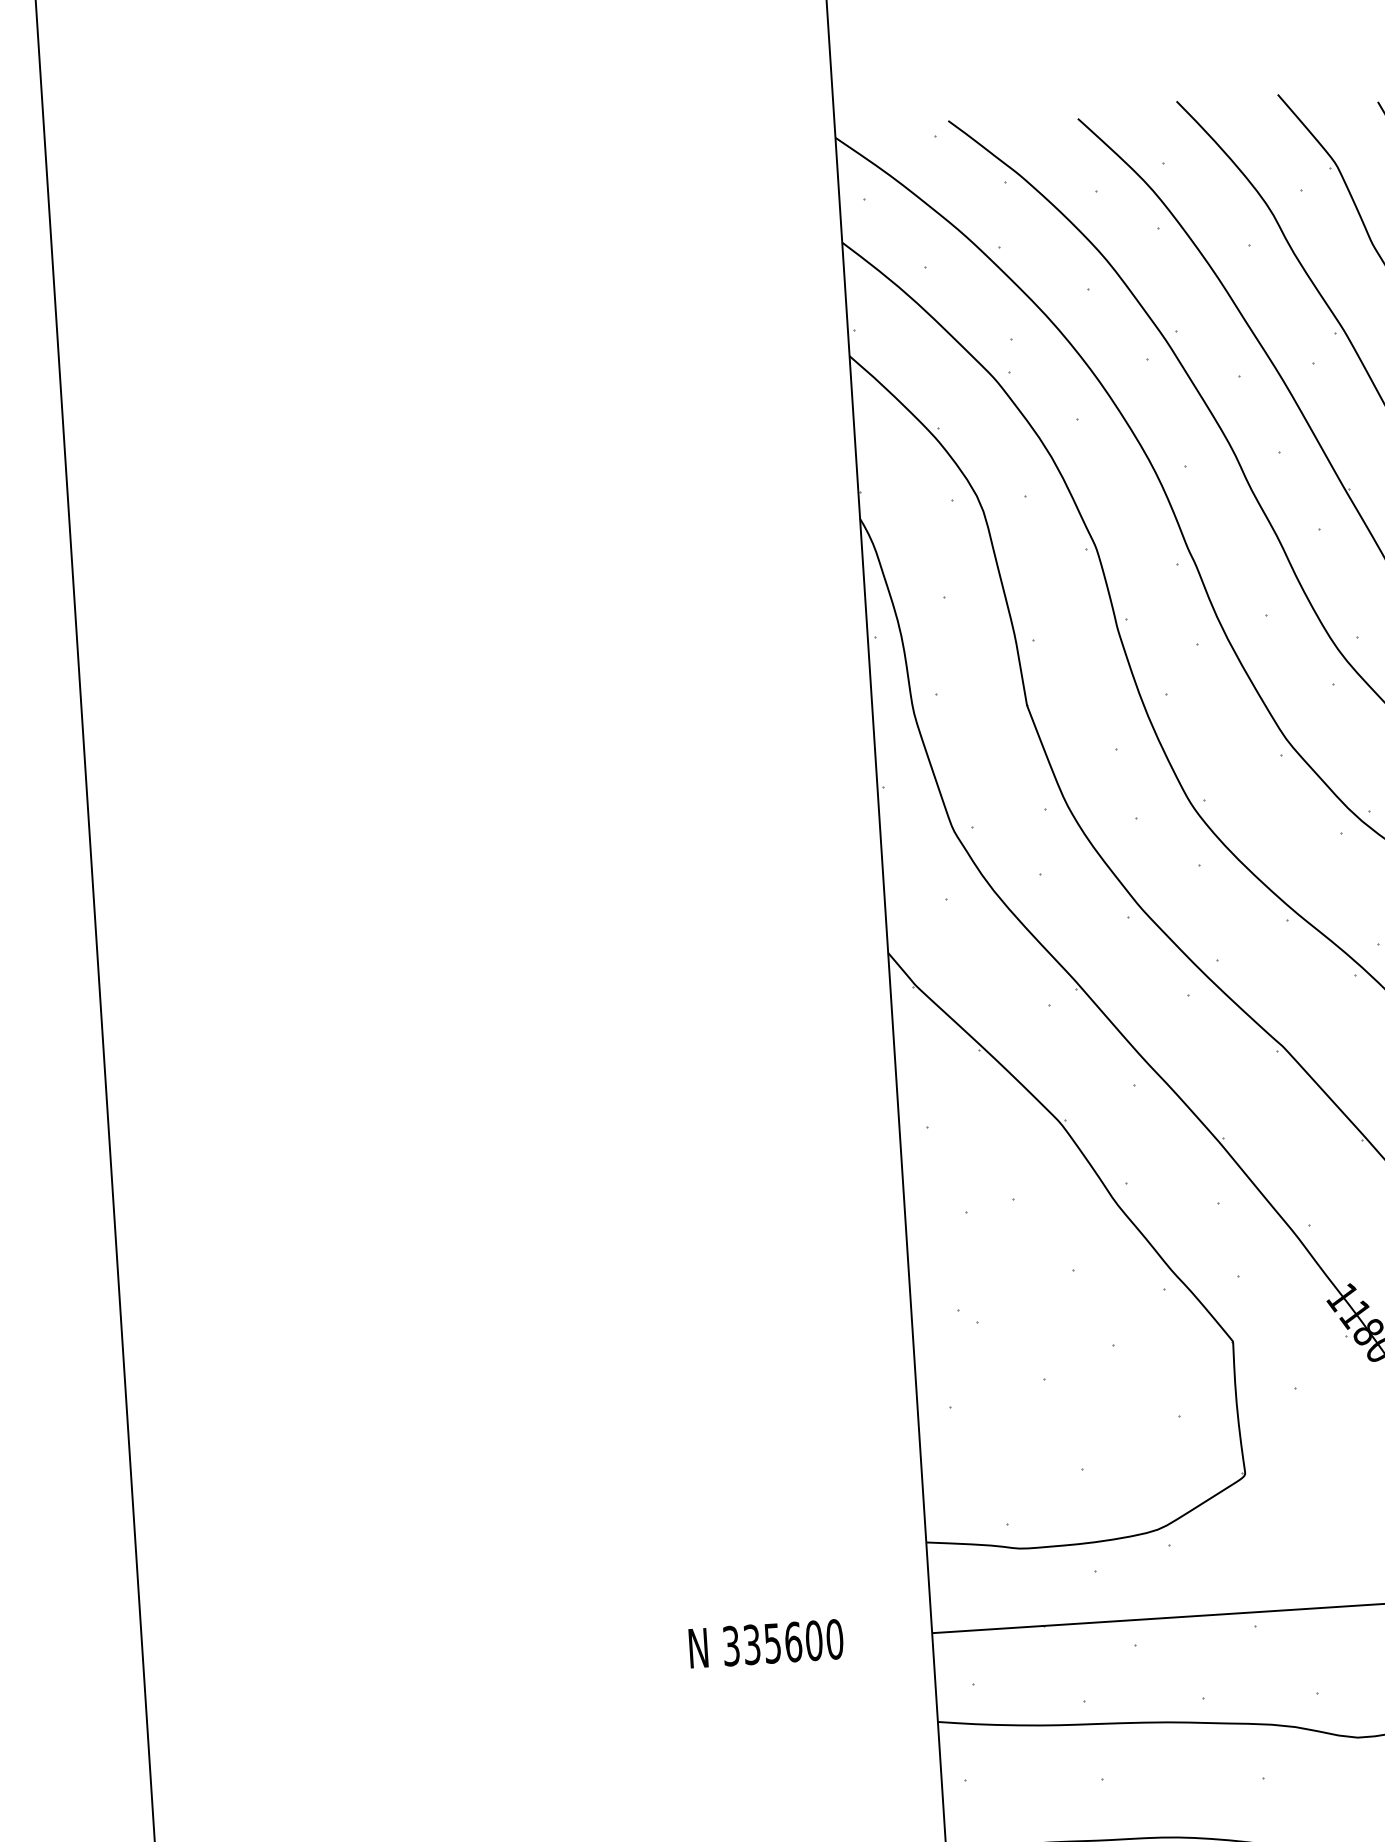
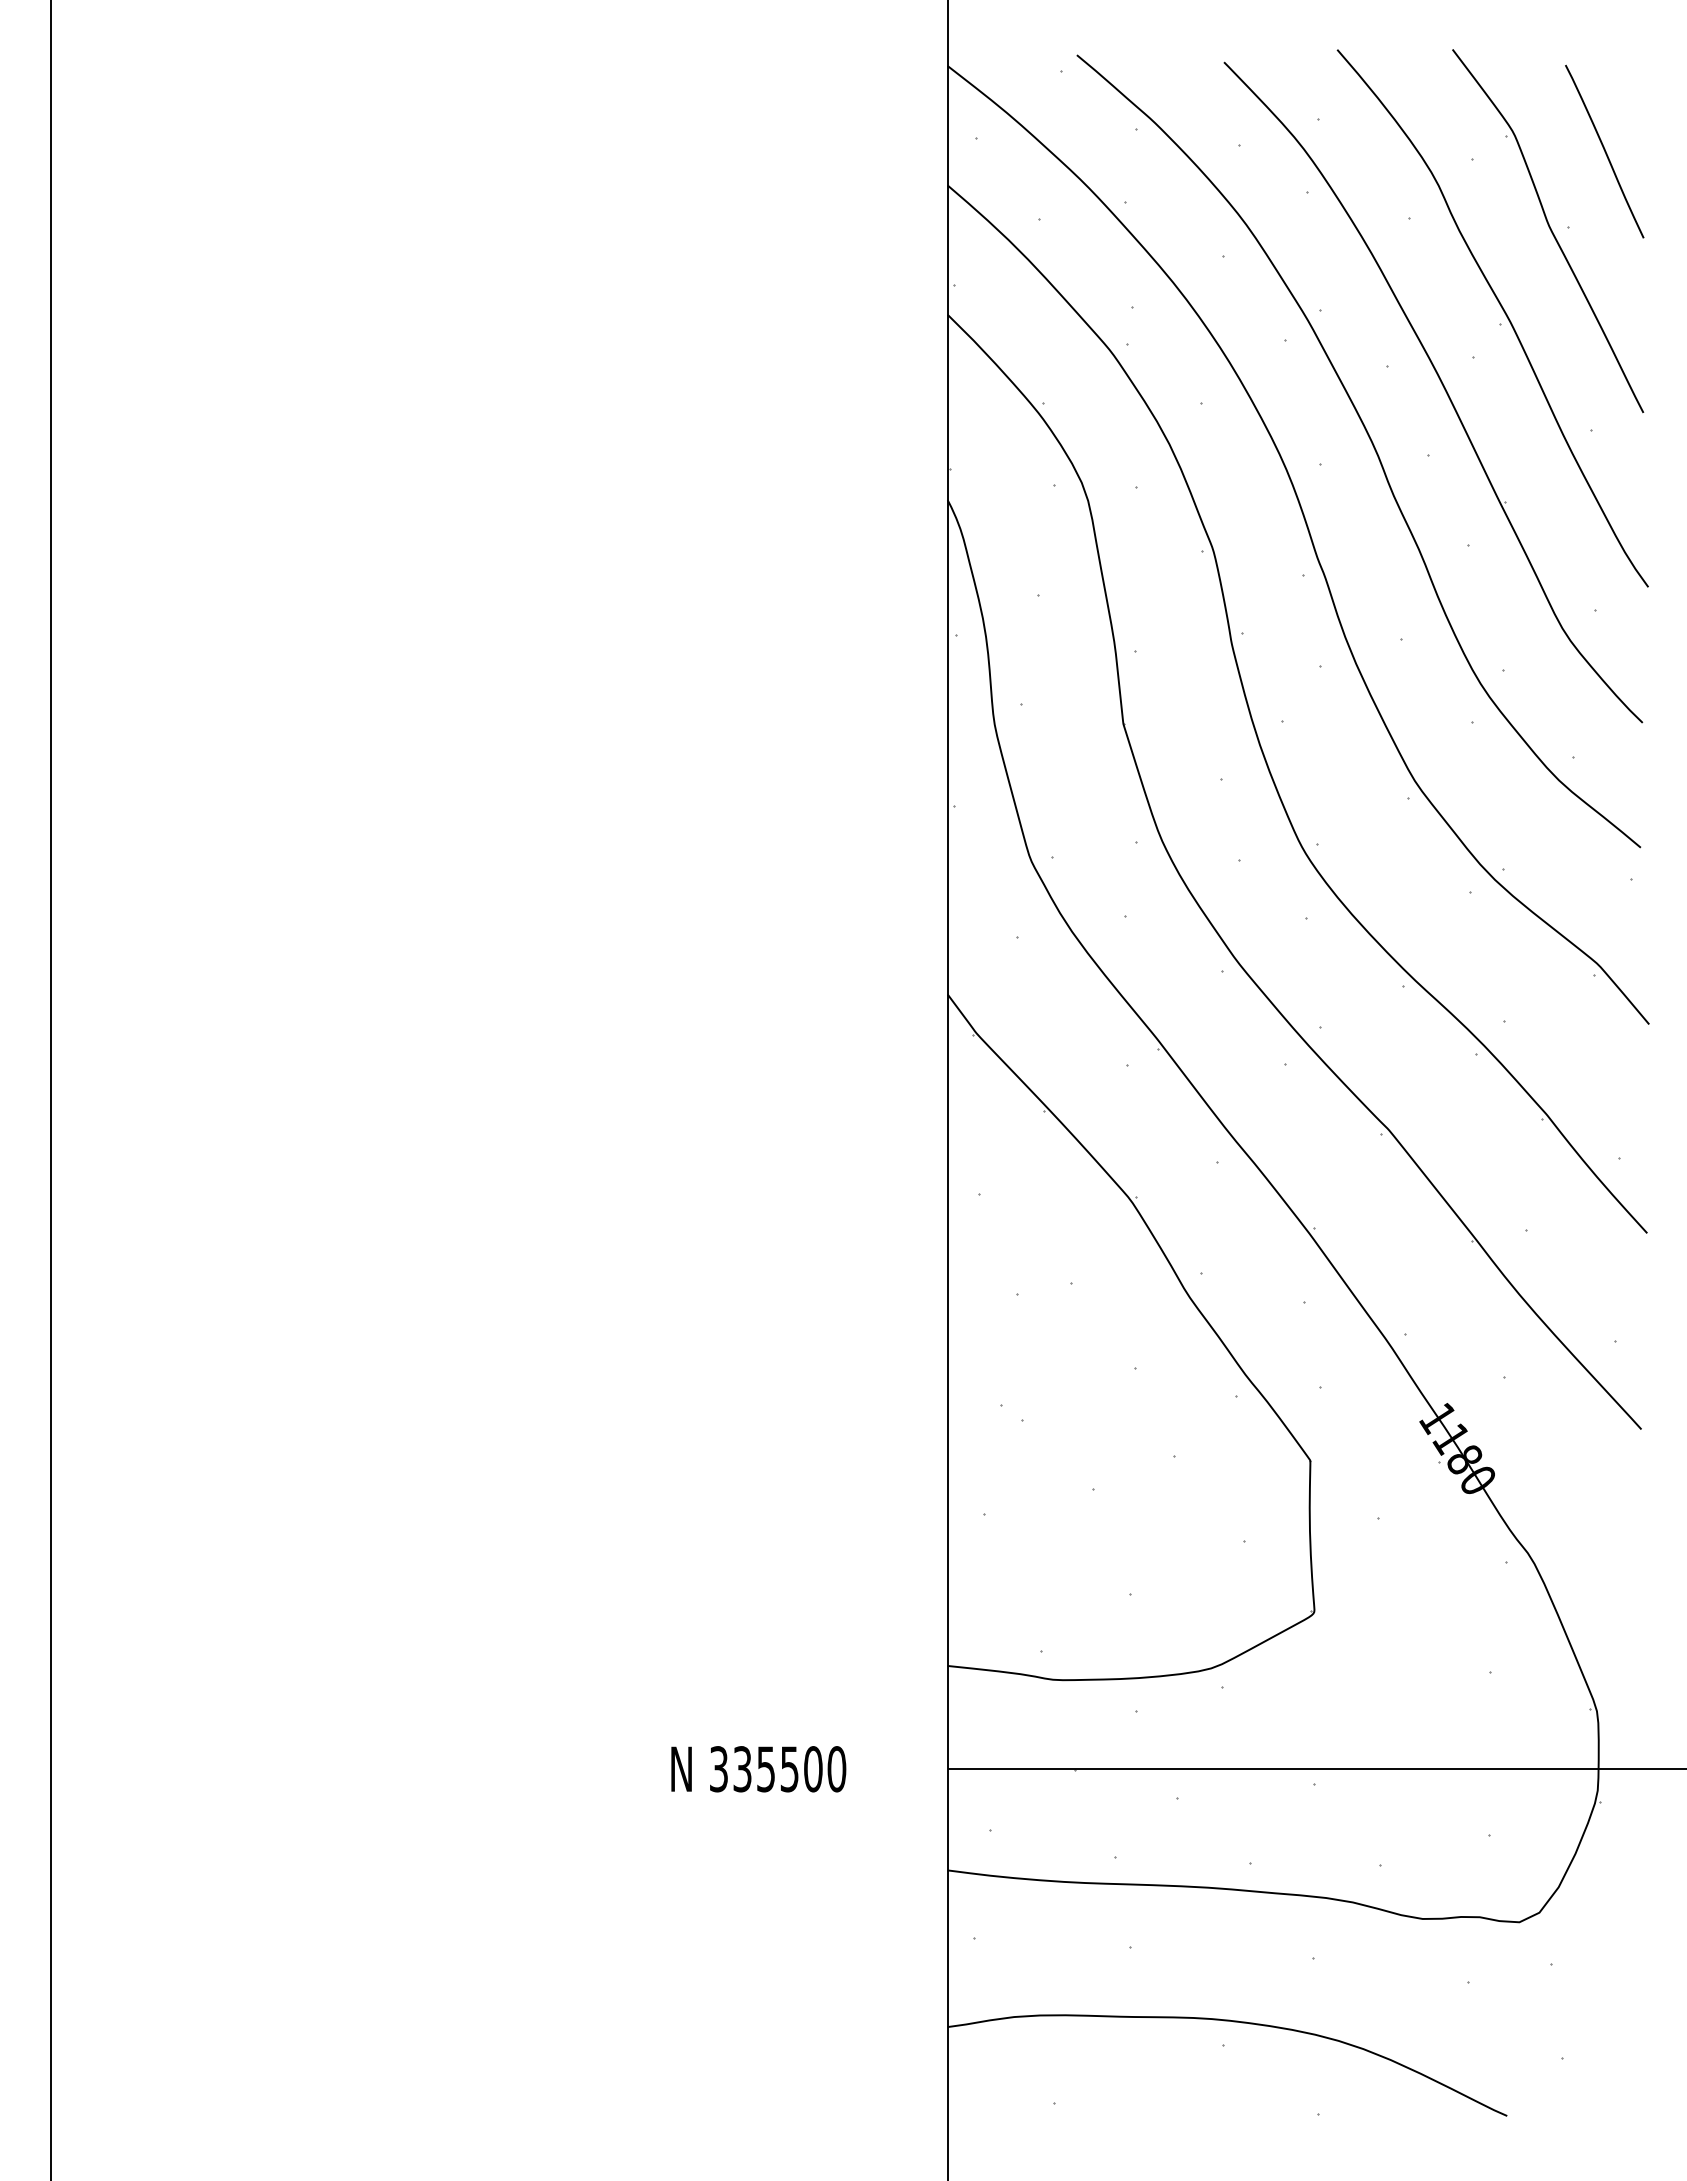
text: (793, 1642) -> (789, 1769), 335600 -> 335500

